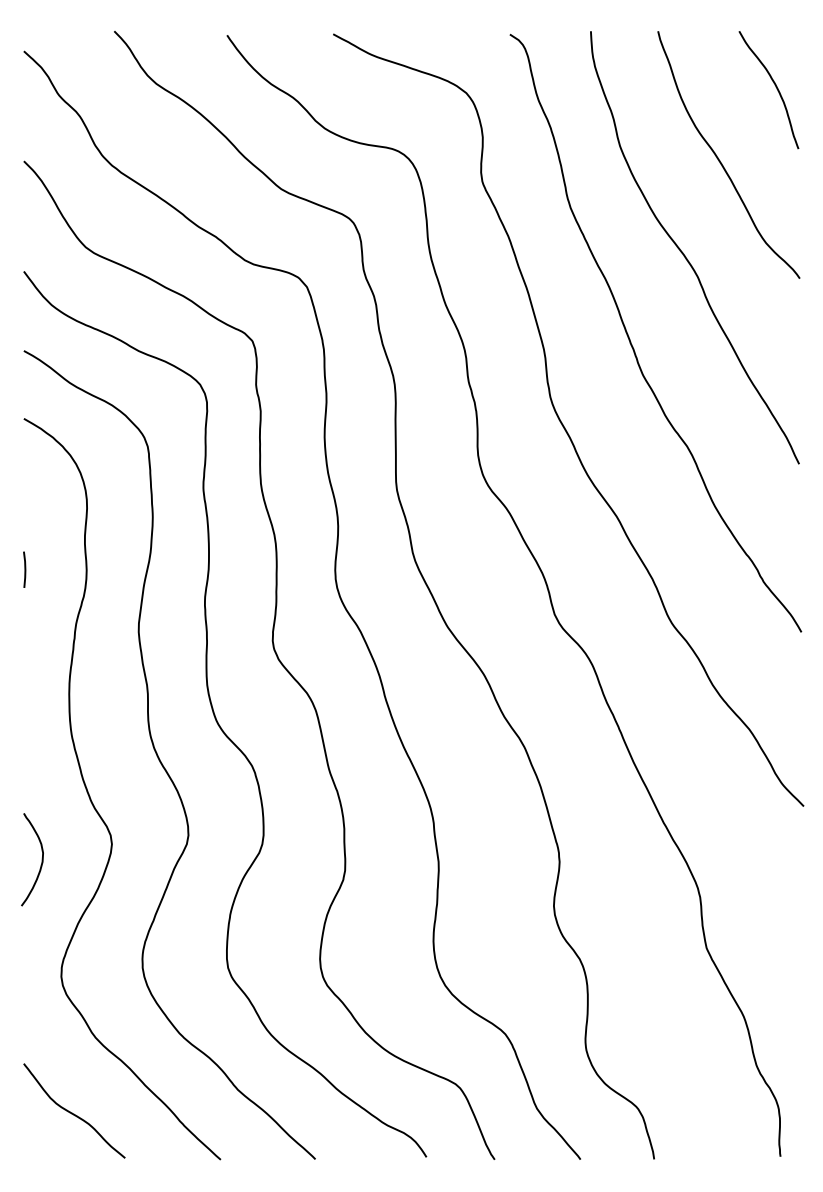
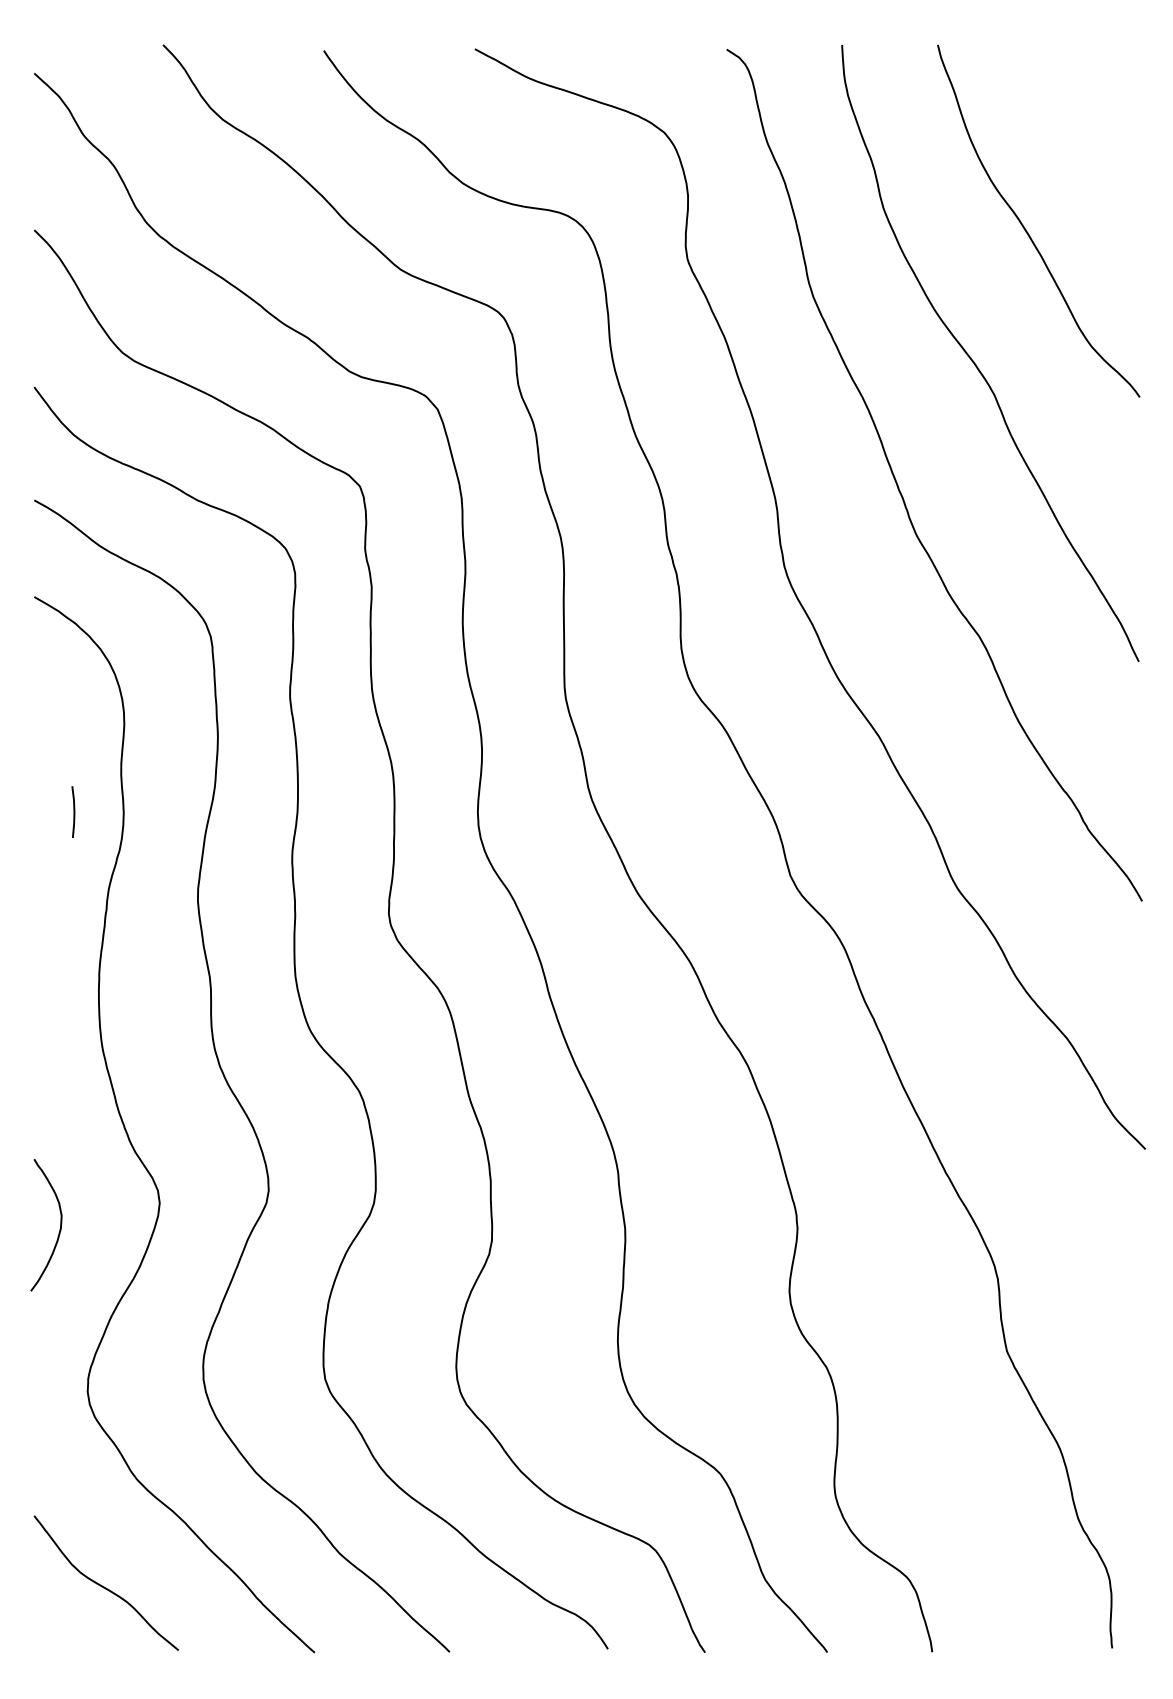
curve: (775, 87) -> (1105, 124), removed
line: (24, 569) -> (73, 811), moved

